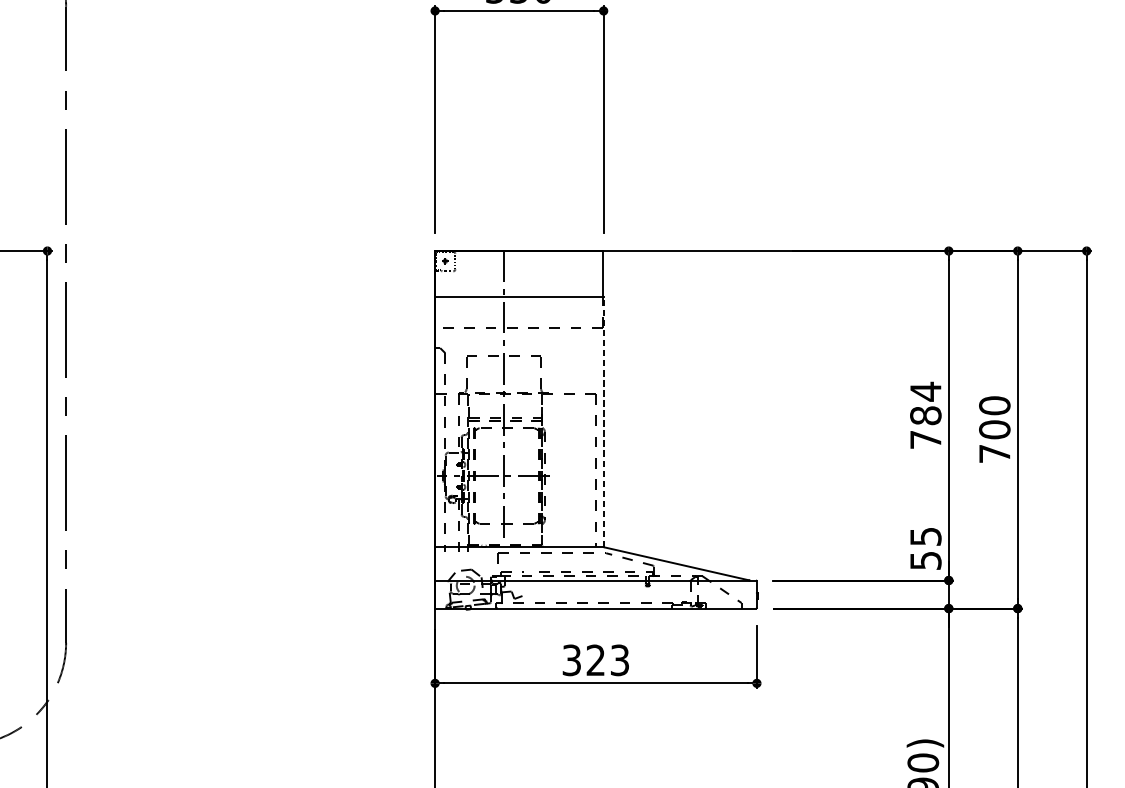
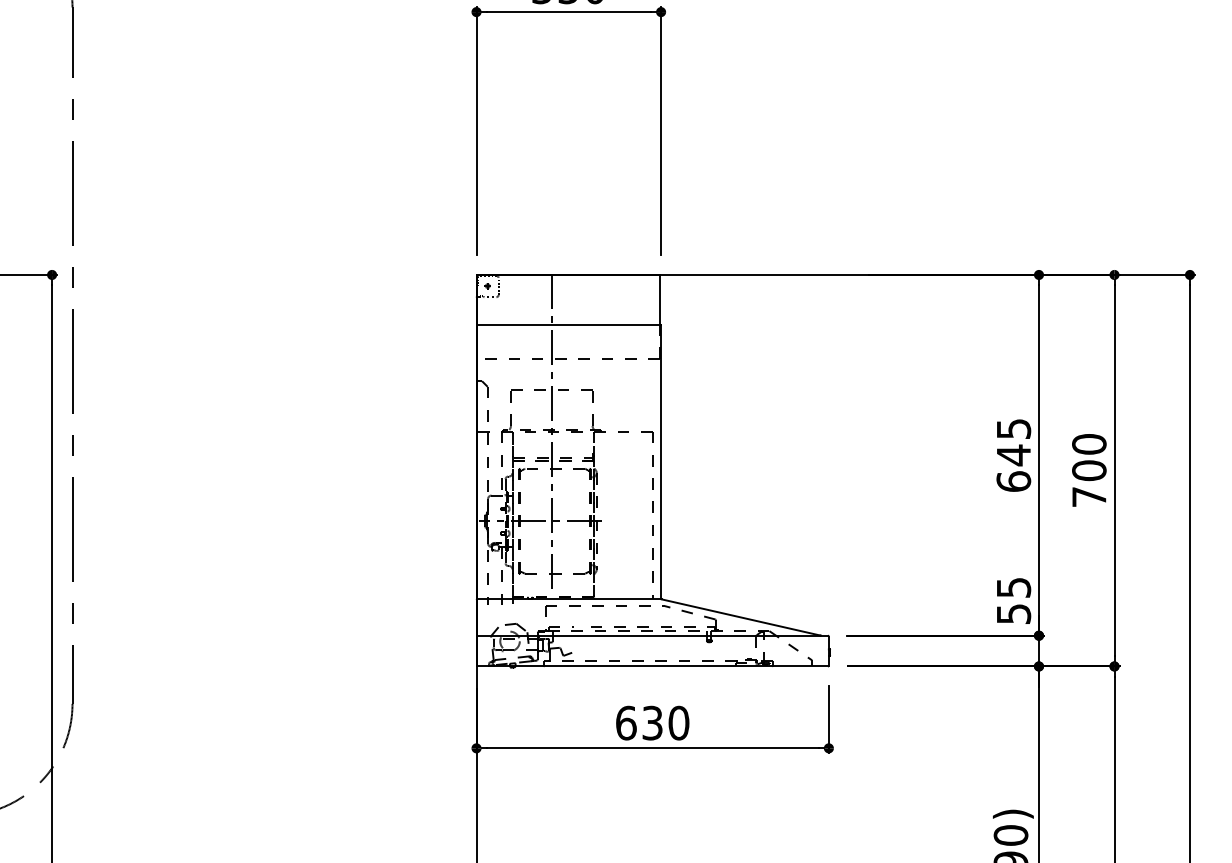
text: (925, 415) -> (1013, 454), 784 -> 645
line: (604, 421) -> (661, 461), dashed -> solid
text: (595, 659) -> (652, 722), 323 -> 630

